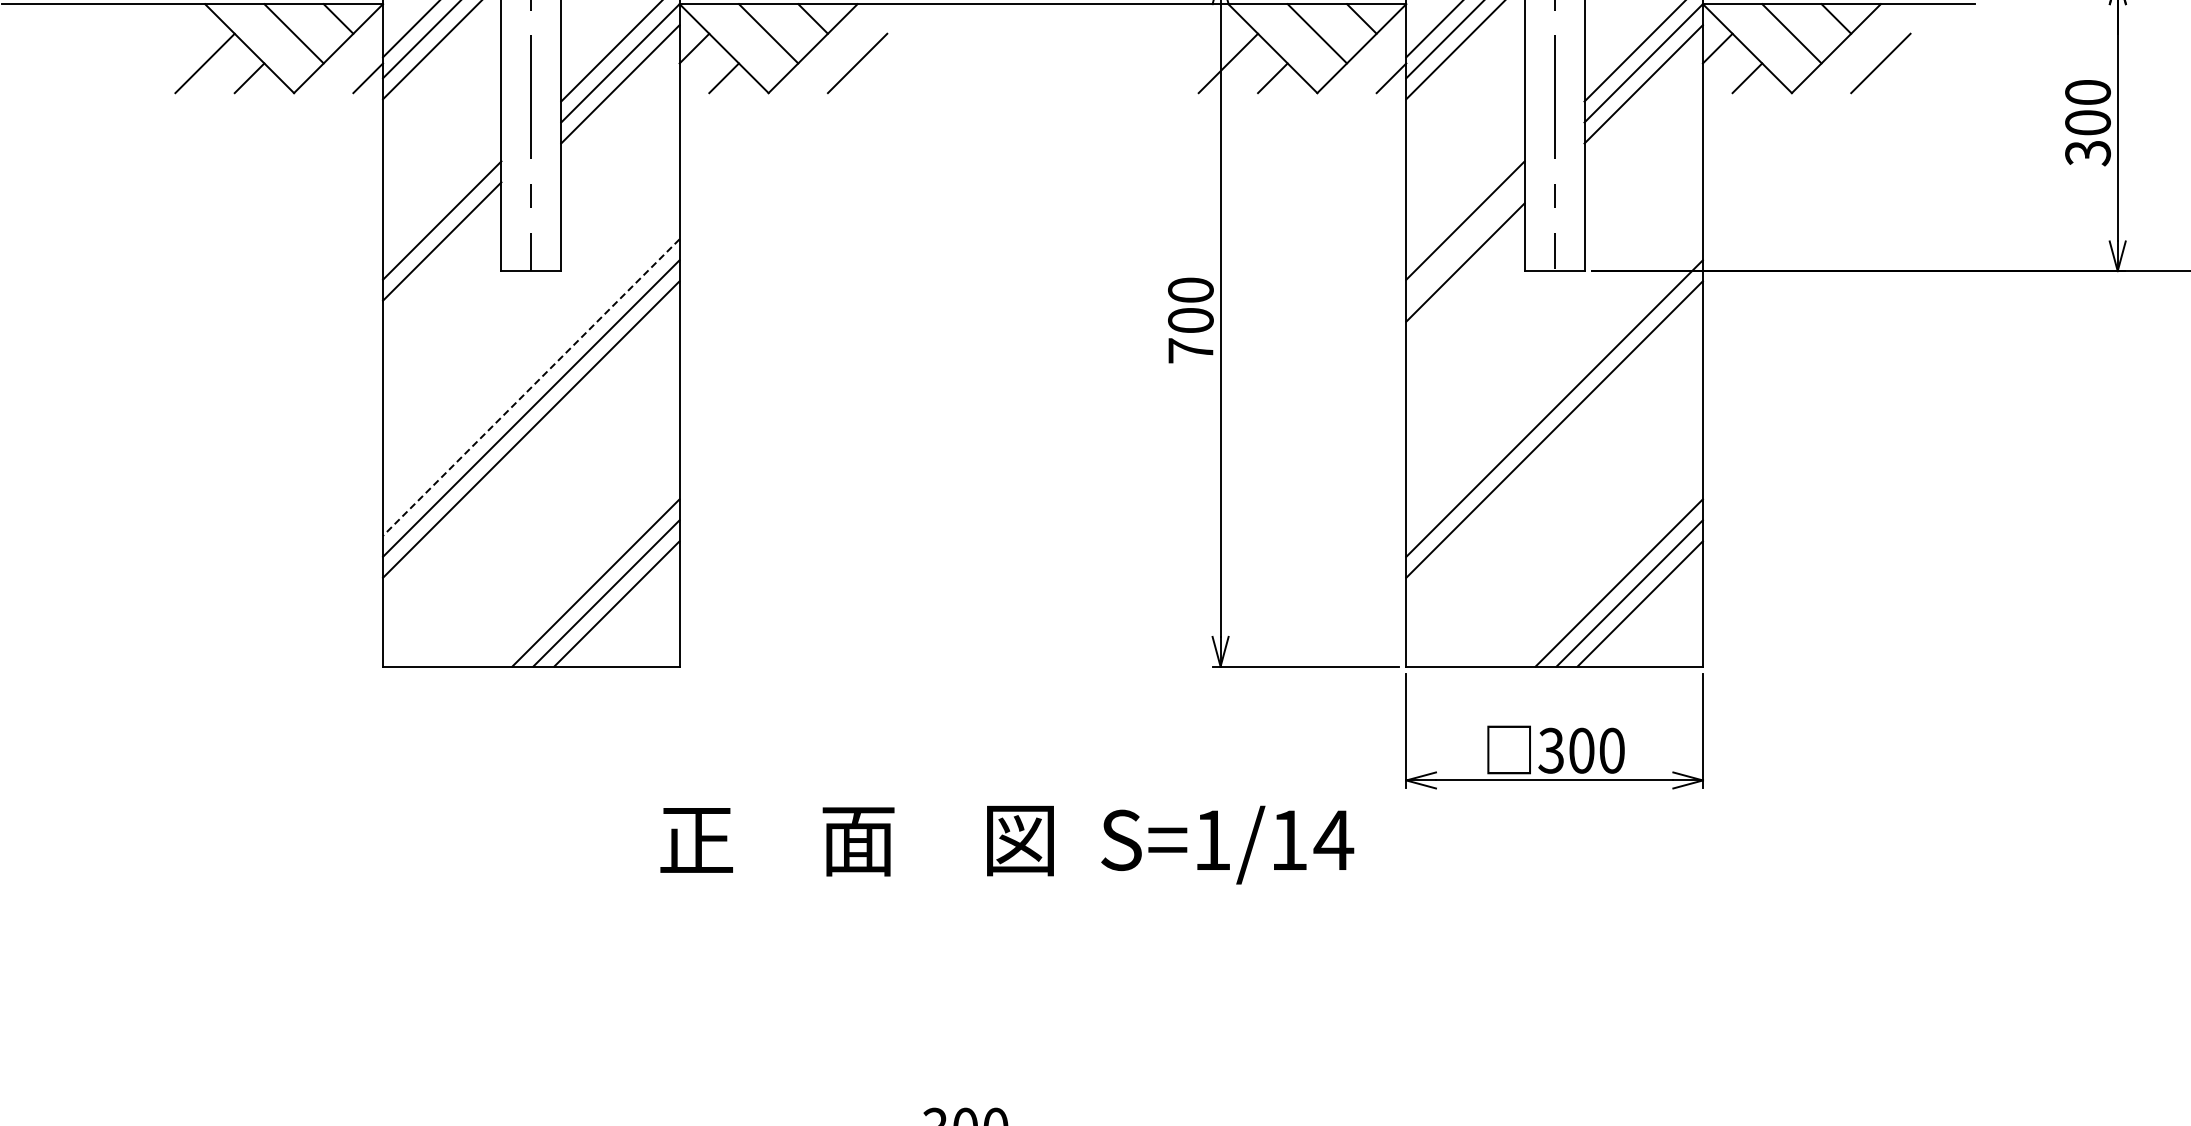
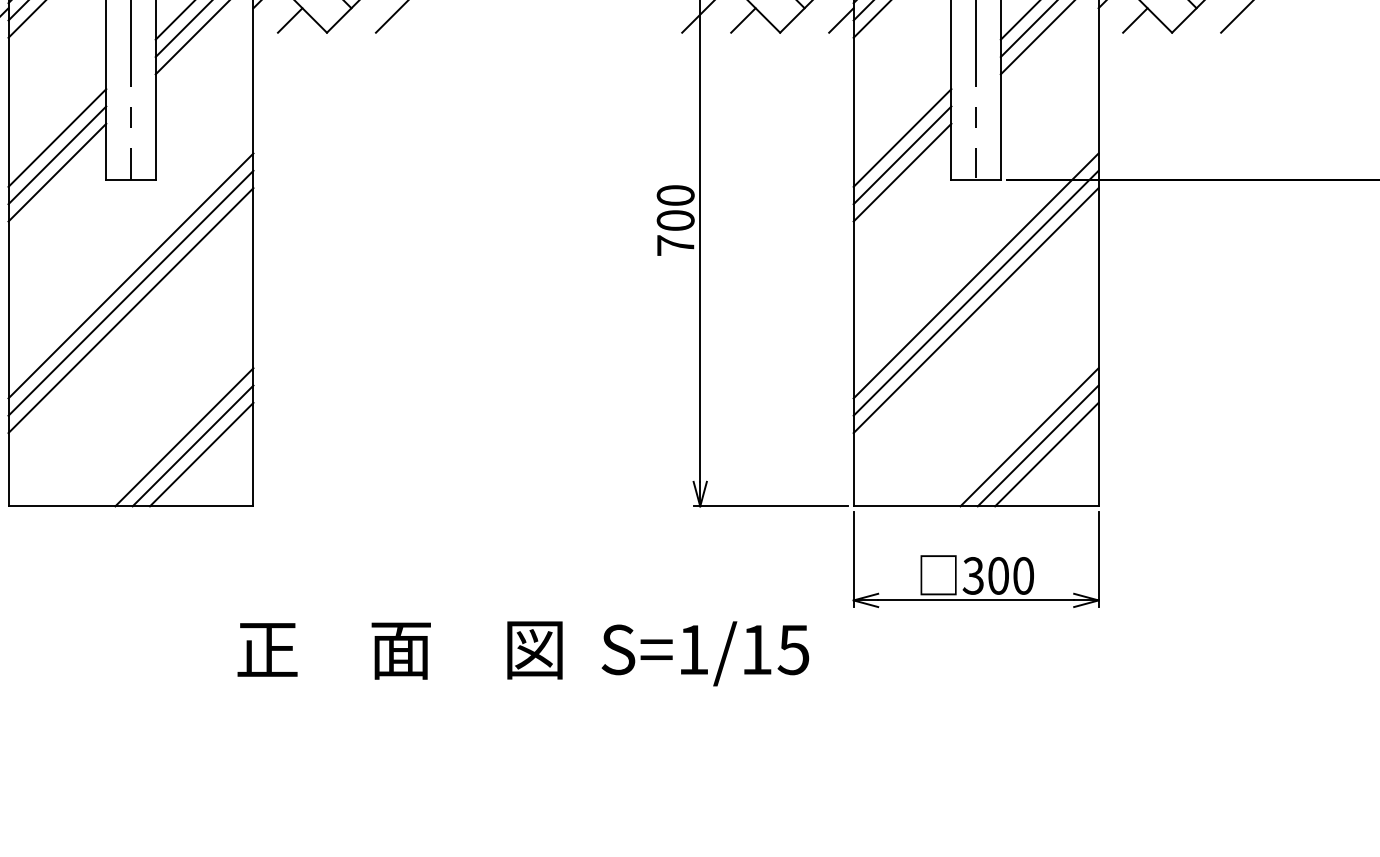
line: (1465, 241) -> (902, 155), added
line: (442, 262) -> (57, 172), added
line: (531, 387) -> (131, 275), dashed -> solid
line: (1554, 387) -> (976, 275), added
text: (1333, 840) -> (793, 650), S=1/14 -> S=1/15

